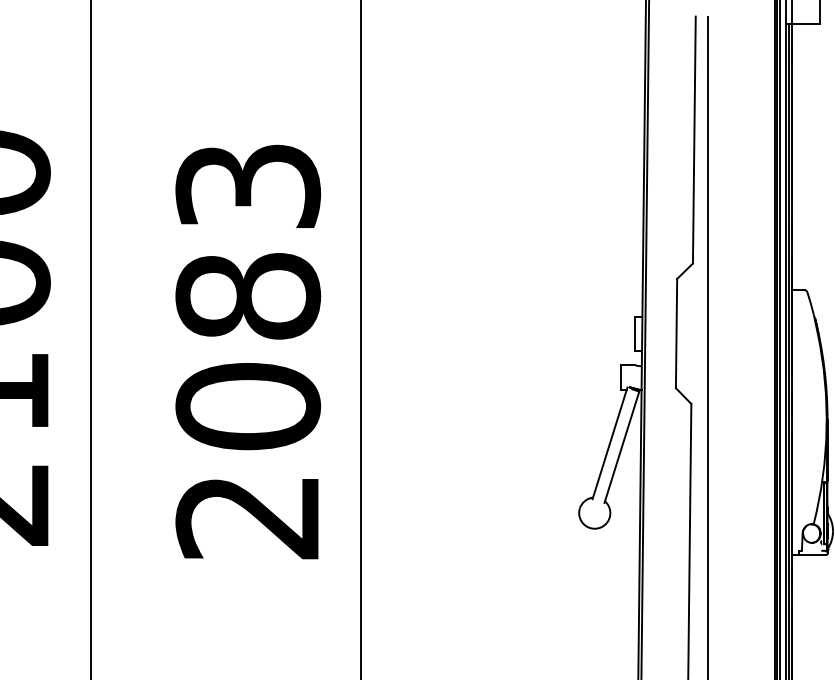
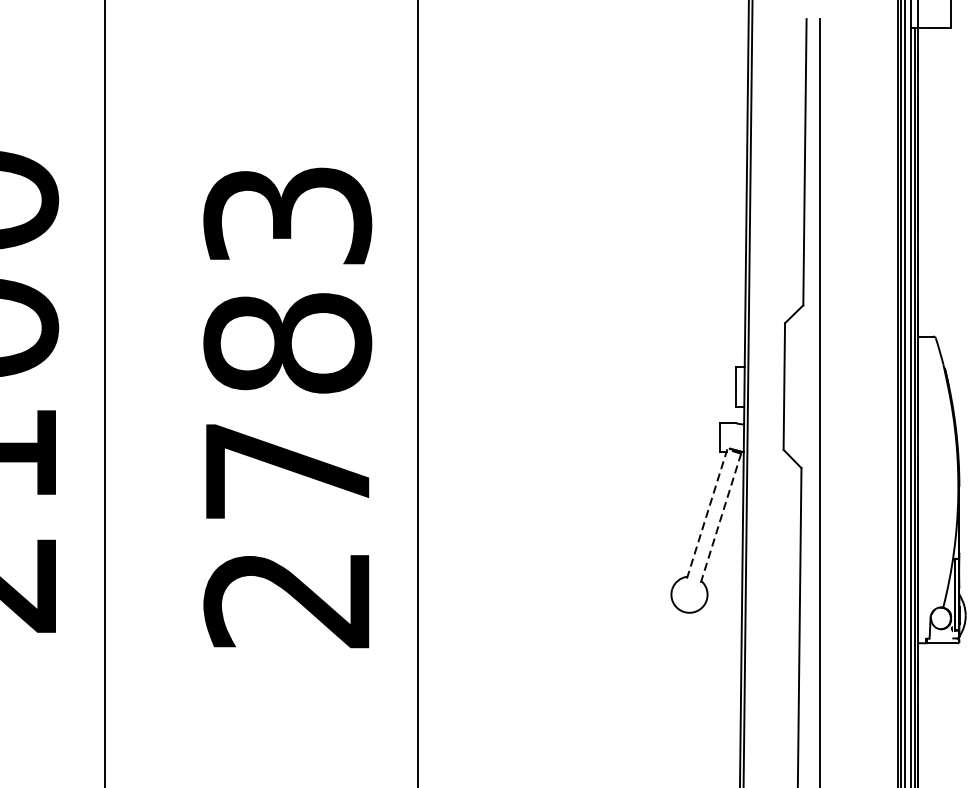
text: (248, 406) -> (288, 471), 2083 -> 2783
line: (609, 443) -> (706, 513), solid -> dashed
line: (622, 446) -> (721, 517), solid -> dashed

